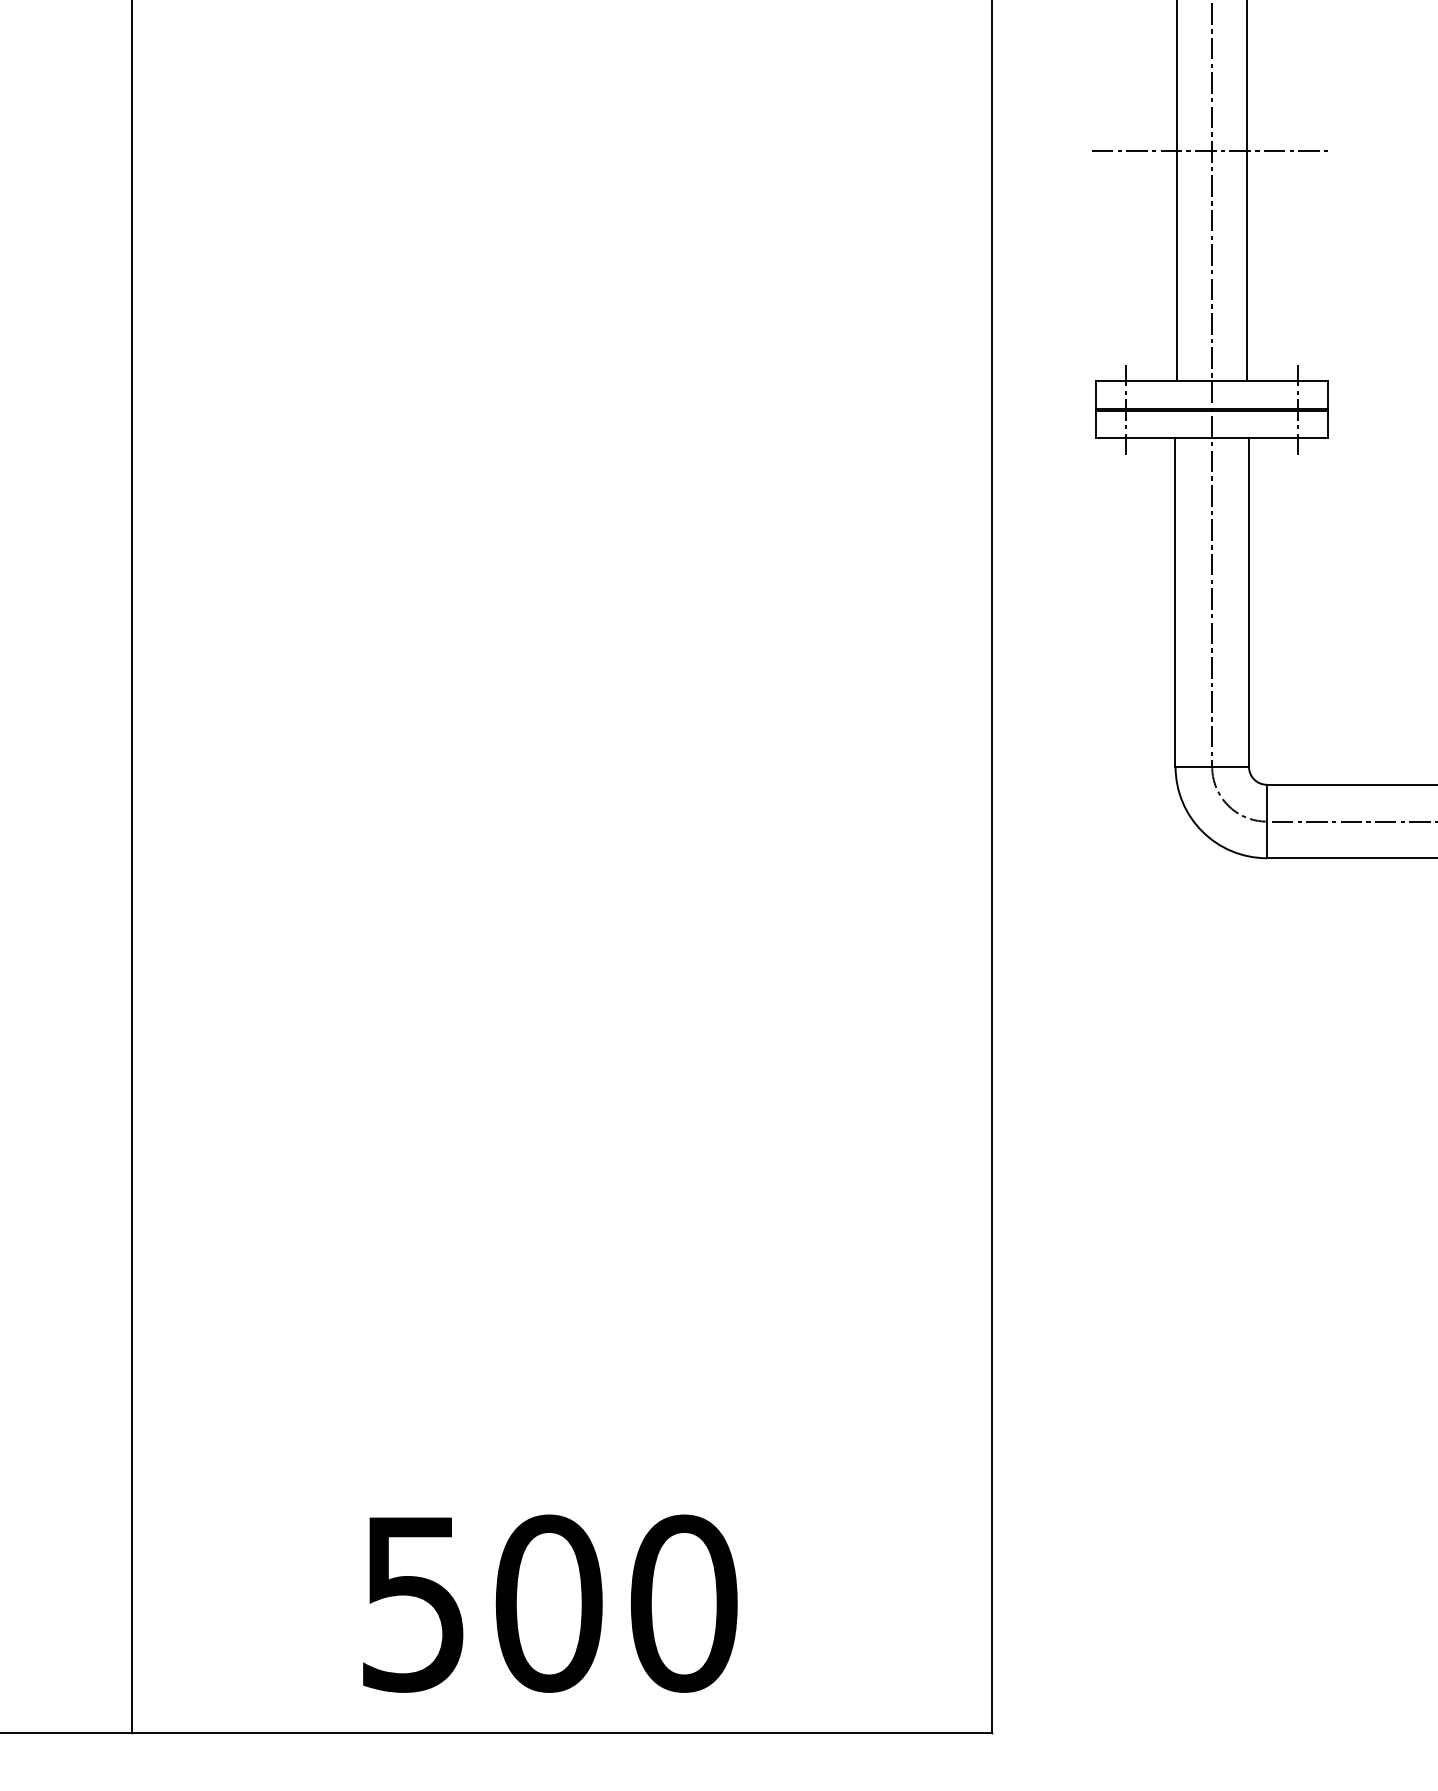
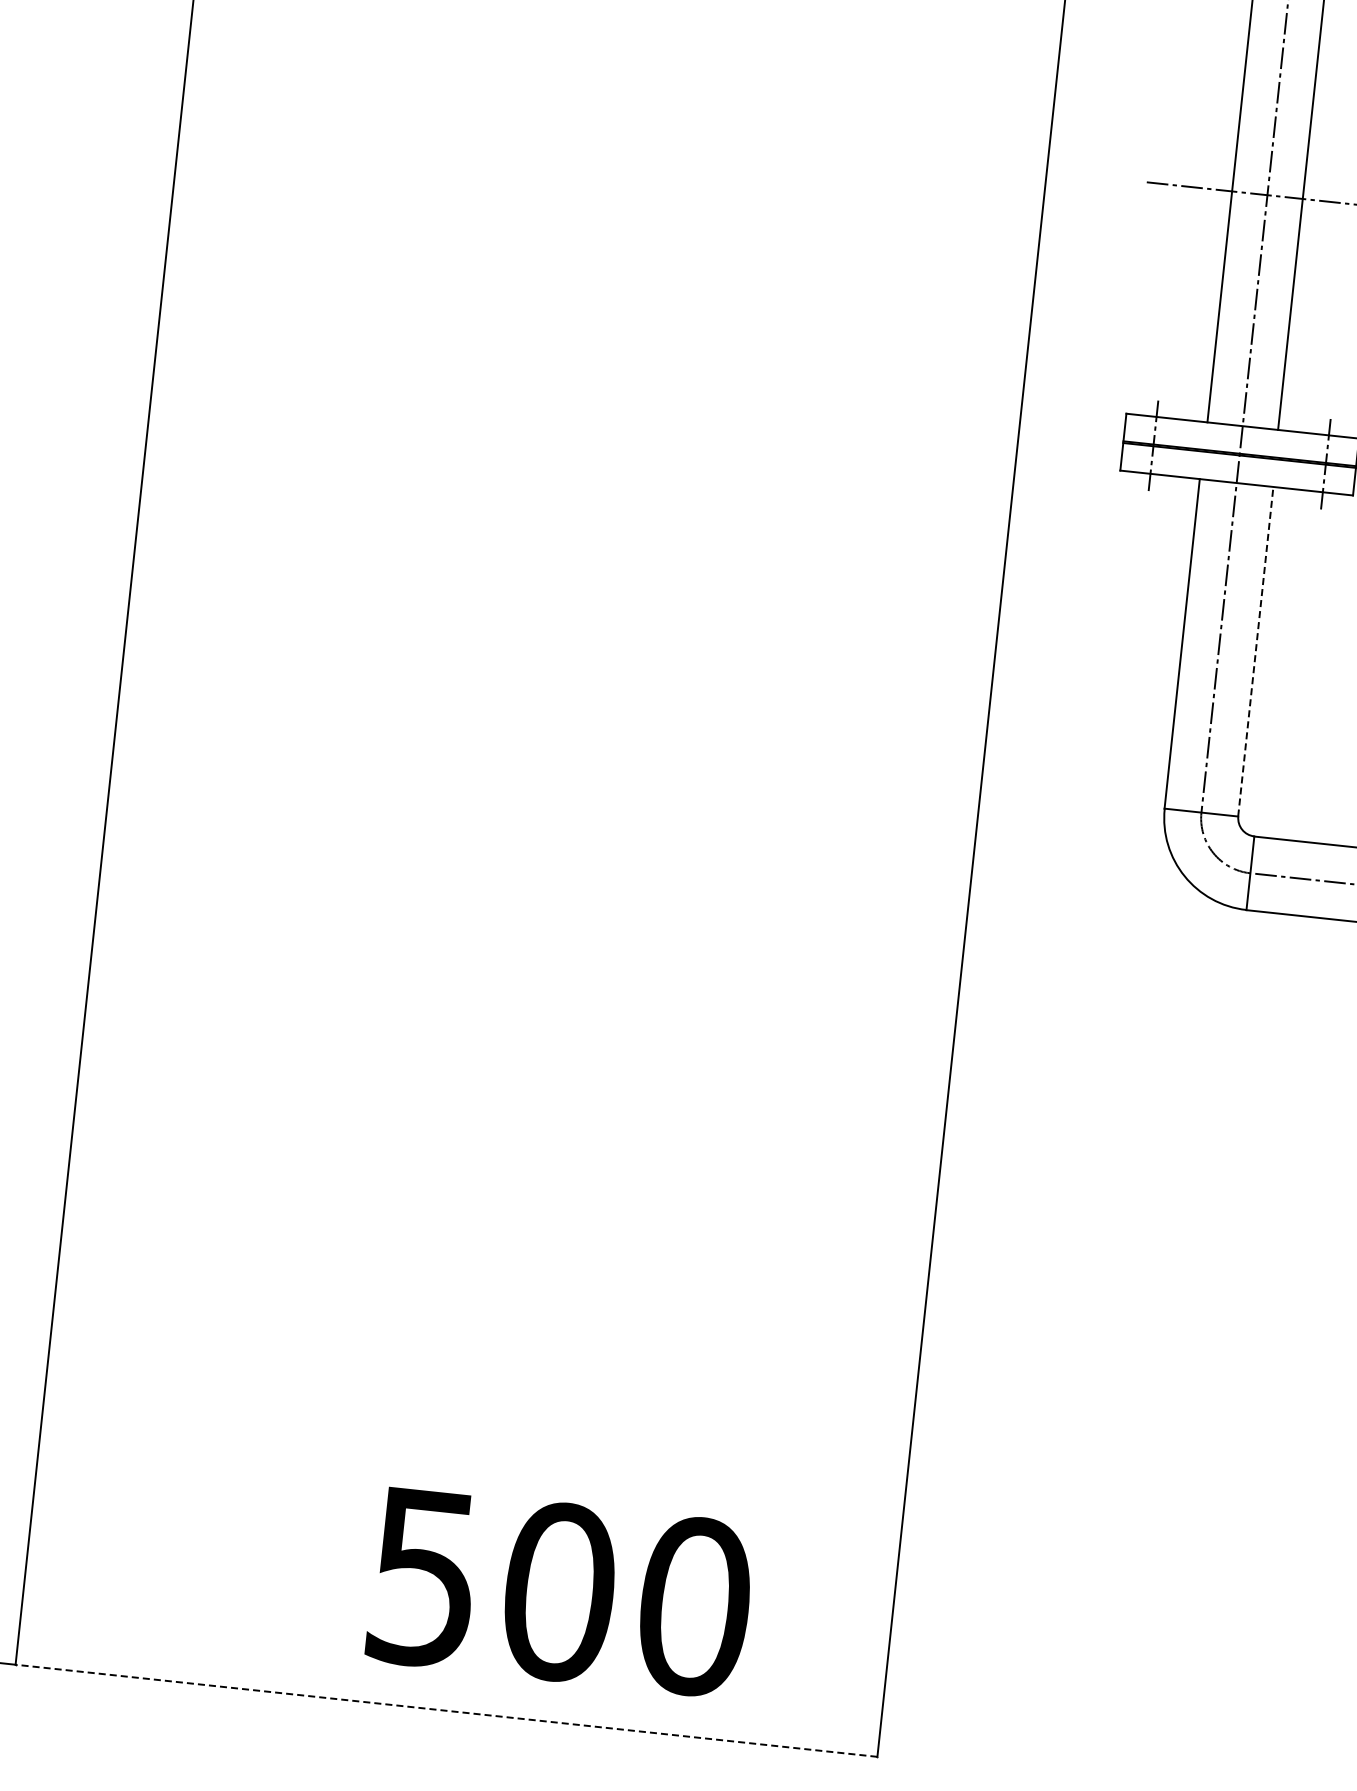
line: (1248, 602) -> (1255, 651), solid -> dashed
text: (550, 1603) -> (560, 1592), moved
line: (562, 1732) -> (446, 1710), solid -> dashed

